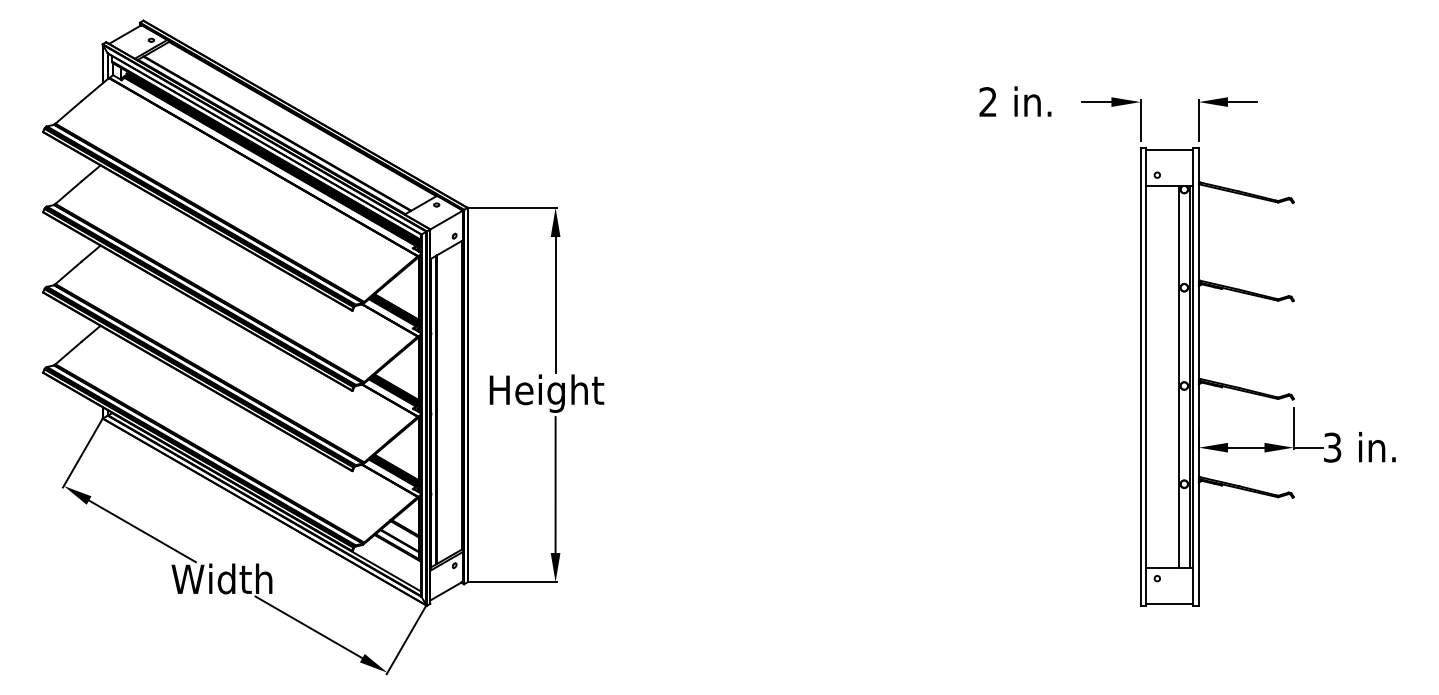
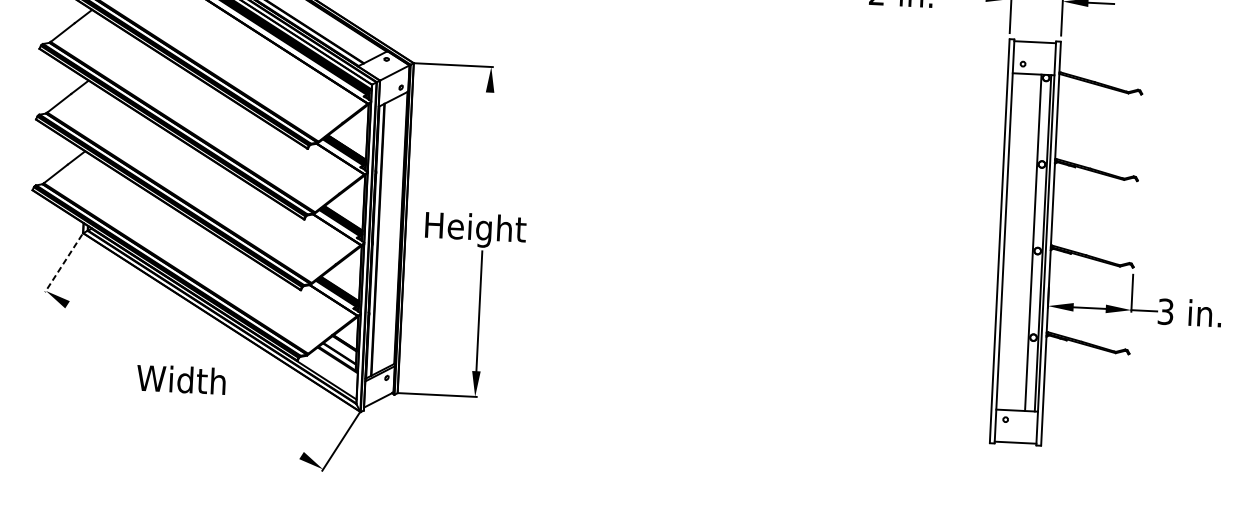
line: (555, 305) -> (487, 153), removed
line: (82, 453) -> (63, 263), solid -> dashed
line: (142, 531) -> (113, 334), removed
line: (308, 627) -> (255, 426), removed

